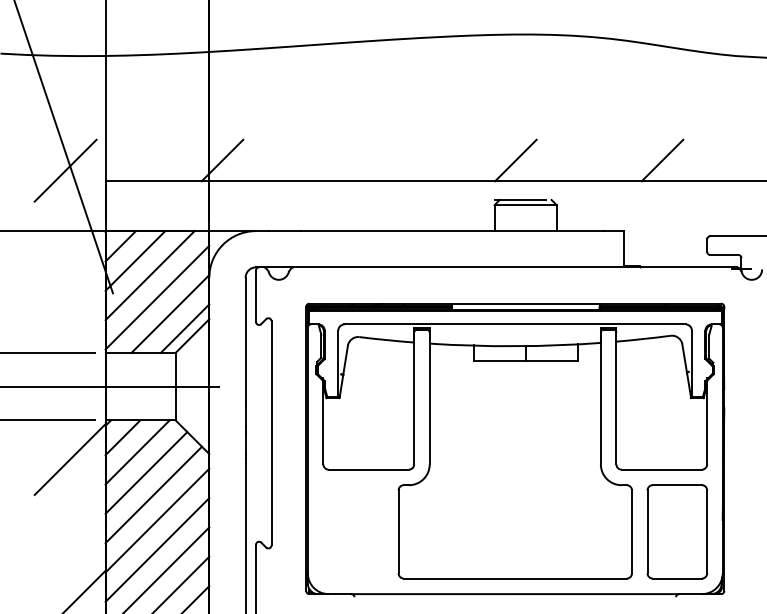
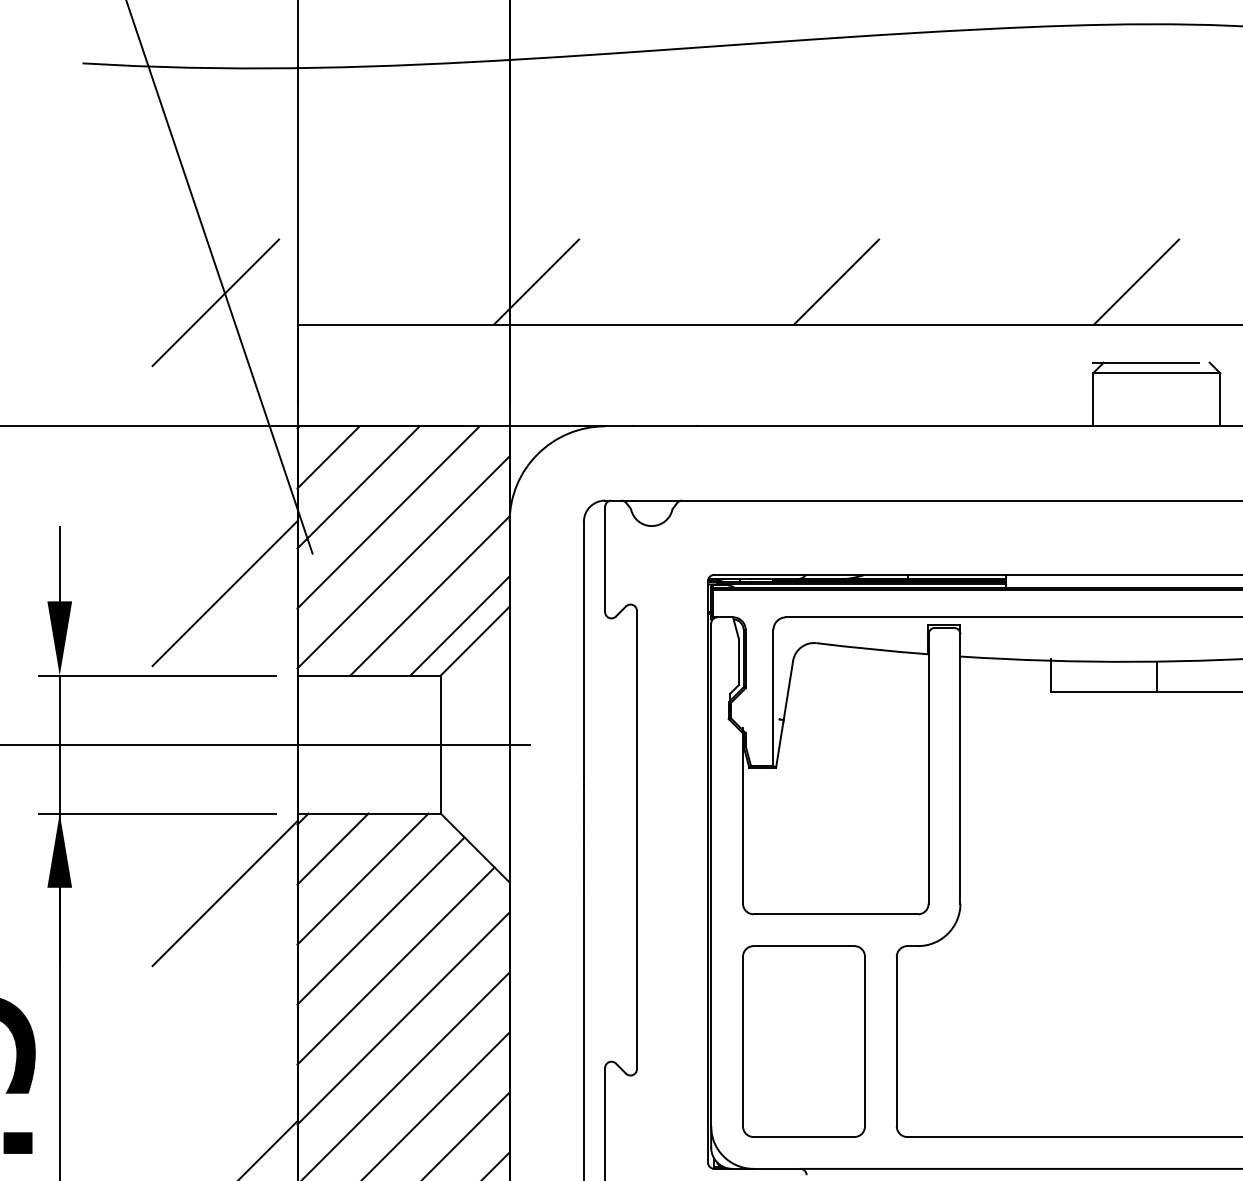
line: (368, 160) -> (835, 281), added
line: (69, 312) -> (223, 592), added
part: (352, 531) -> (802, 1040), added

